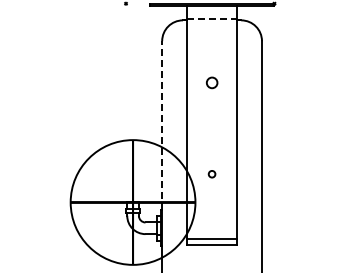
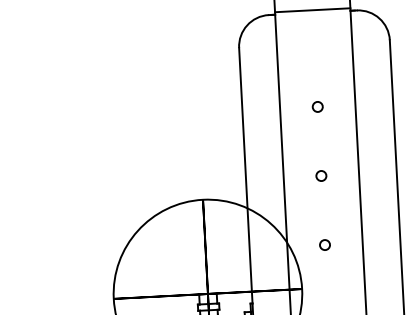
line: (212, 18) -> (313, 9), dashed -> solid
circle: (211, 82) -> (316, 106), size x0.62
line: (162, 125) -> (246, 175), dashed -> solid
circle: (211, 128) -> (320, 176), added

